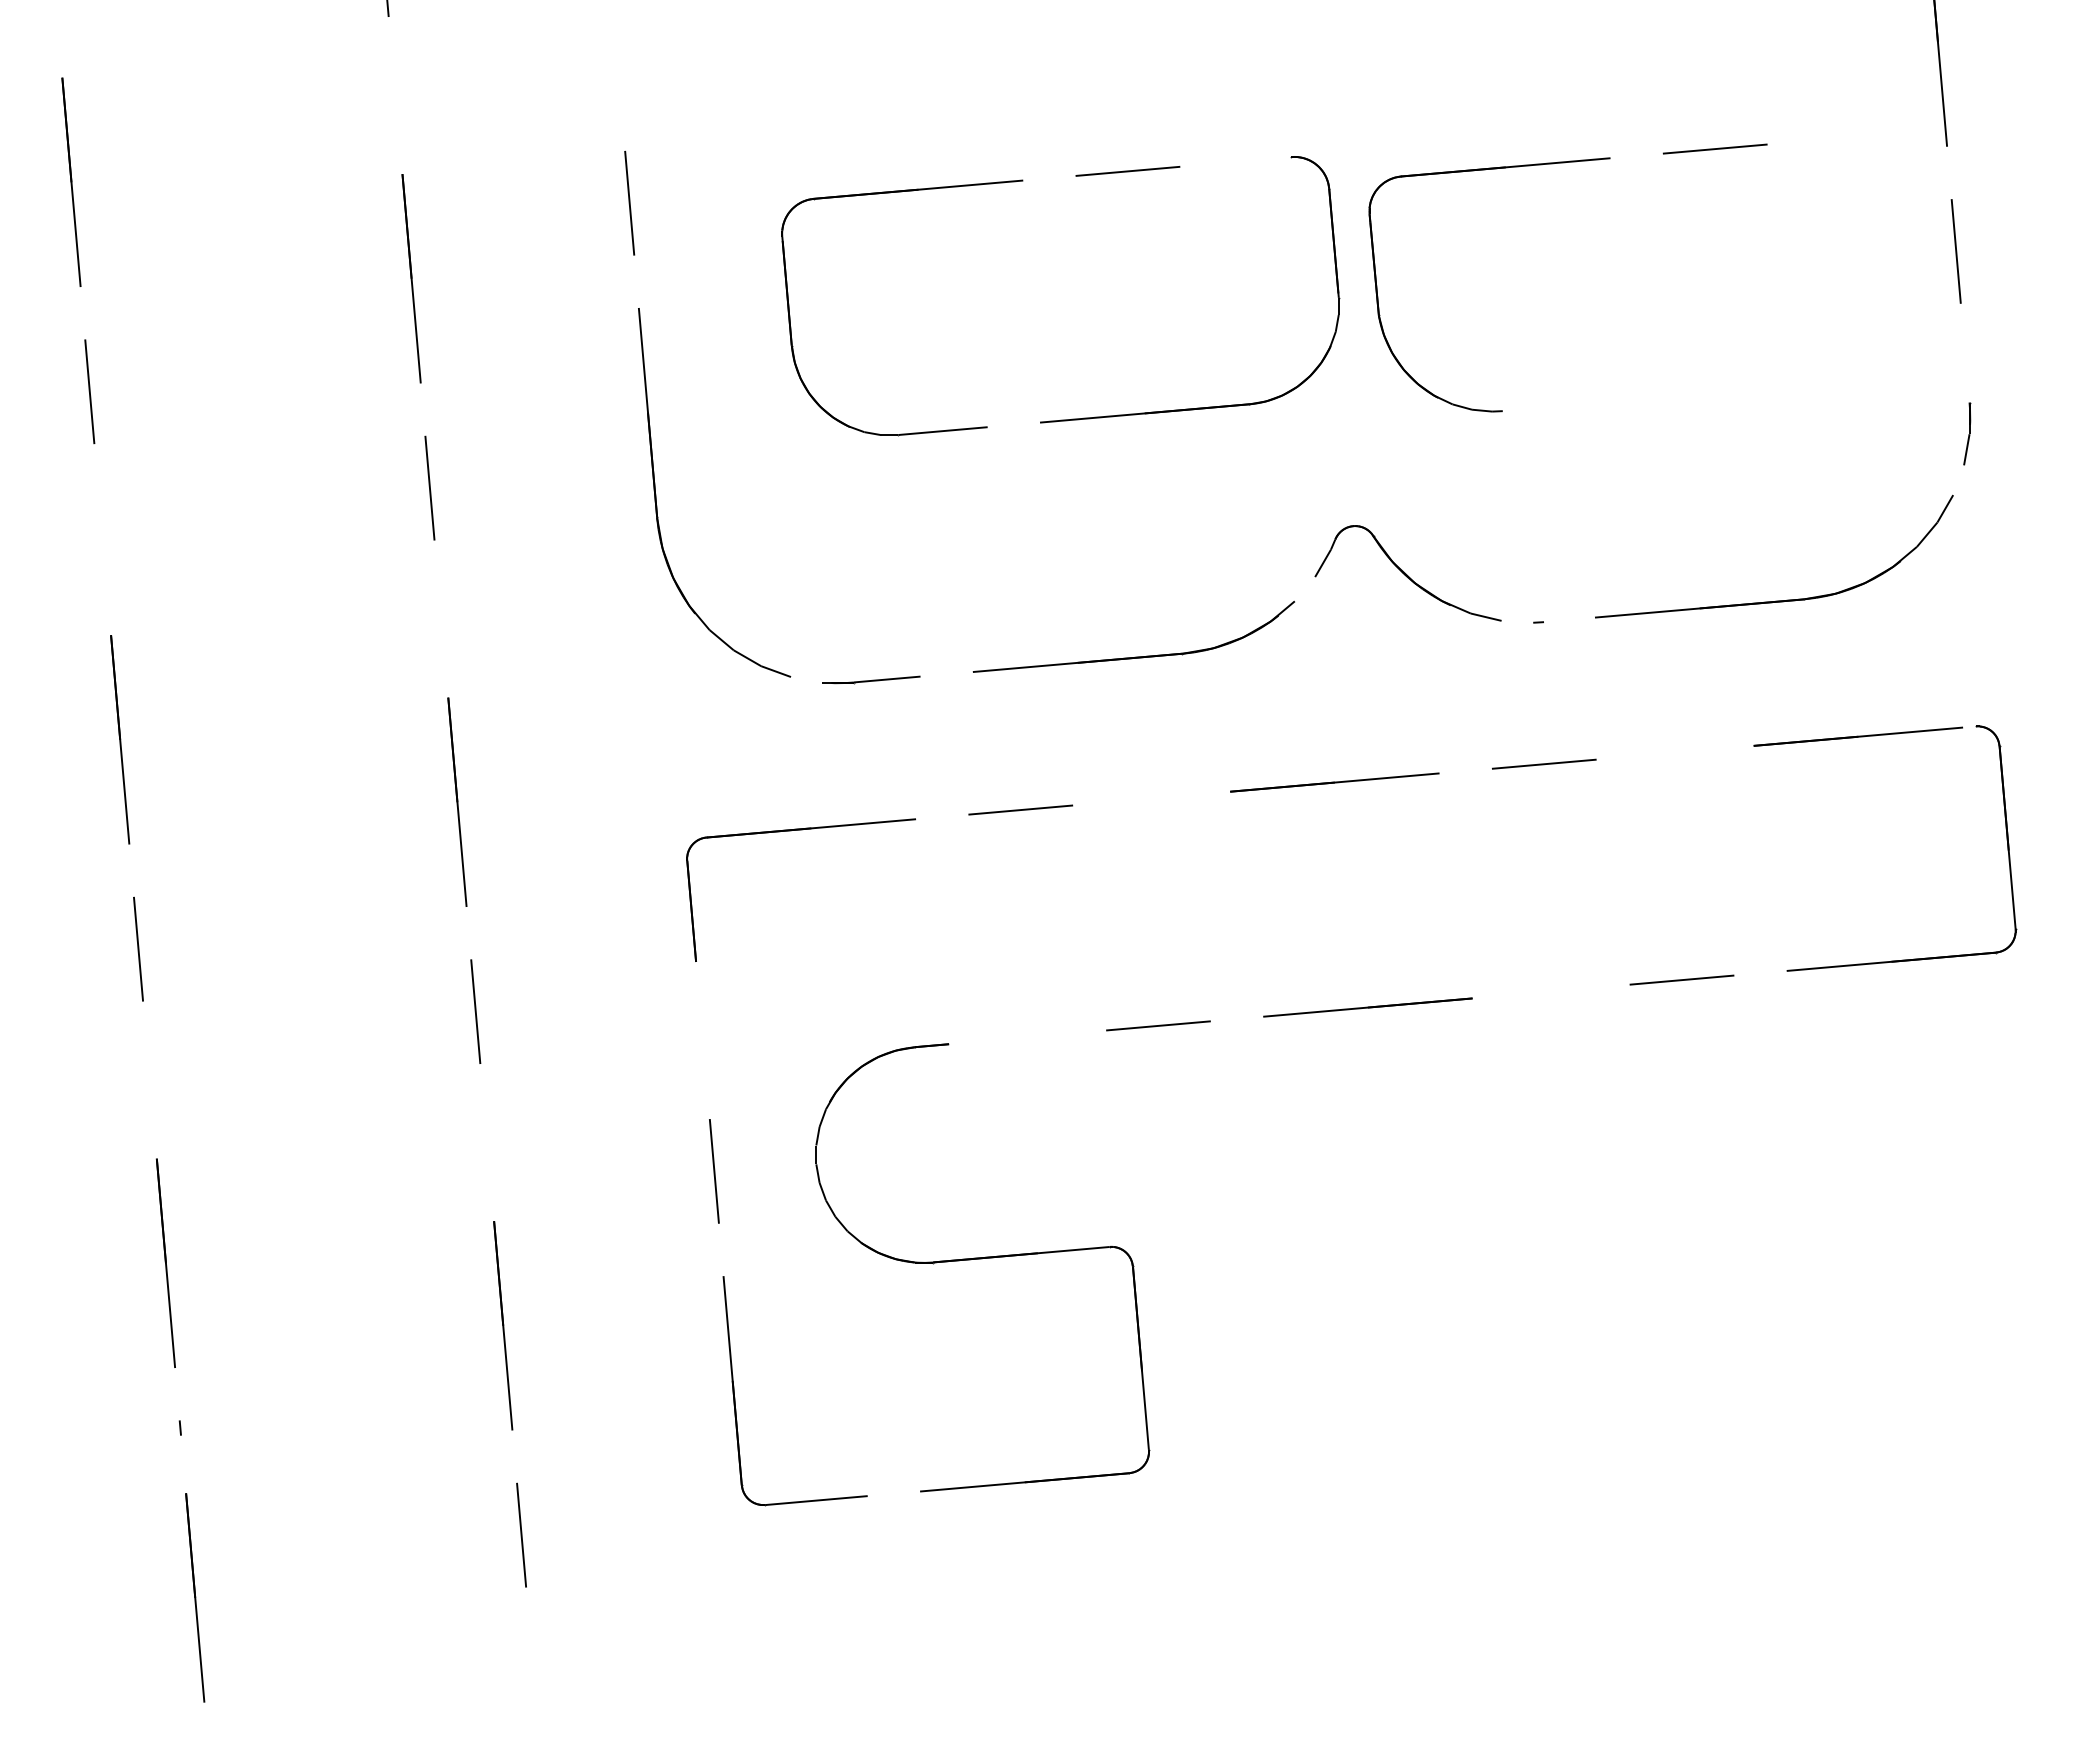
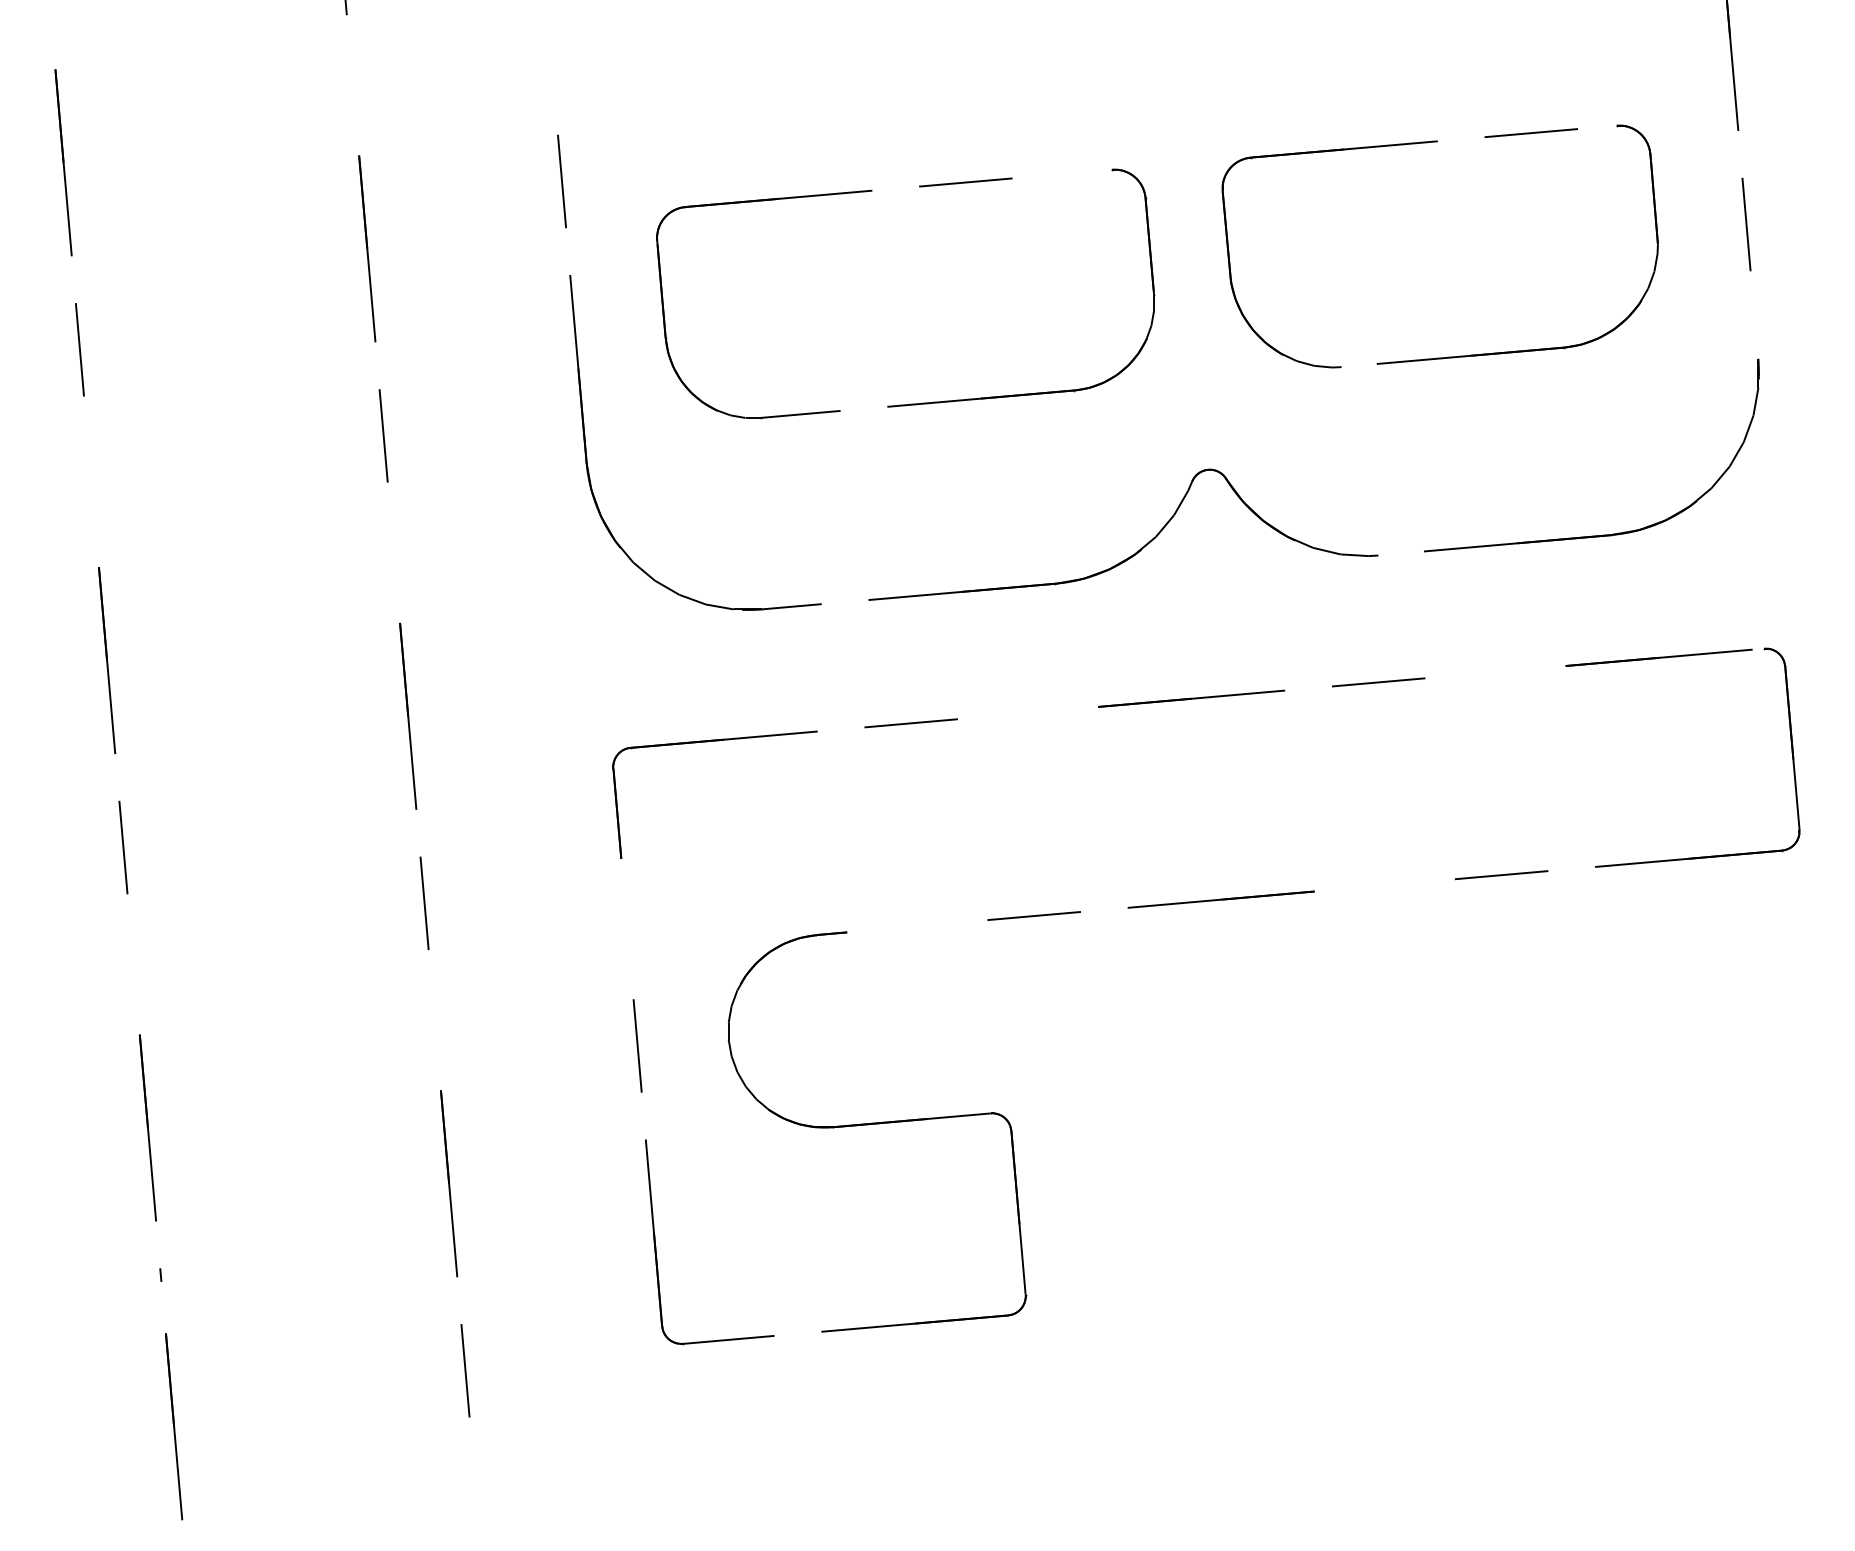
part: (1023, 181) -> (872, 191), moved
part: (1711, 391) -> (1527, 349), added
line: (1958, 480) -> (1748, 429), added
line: (1304, 589) -> (1164, 526), added
line: (1517, 621) -> (1354, 554), added
line: (806, 679) -> (719, 606), added

